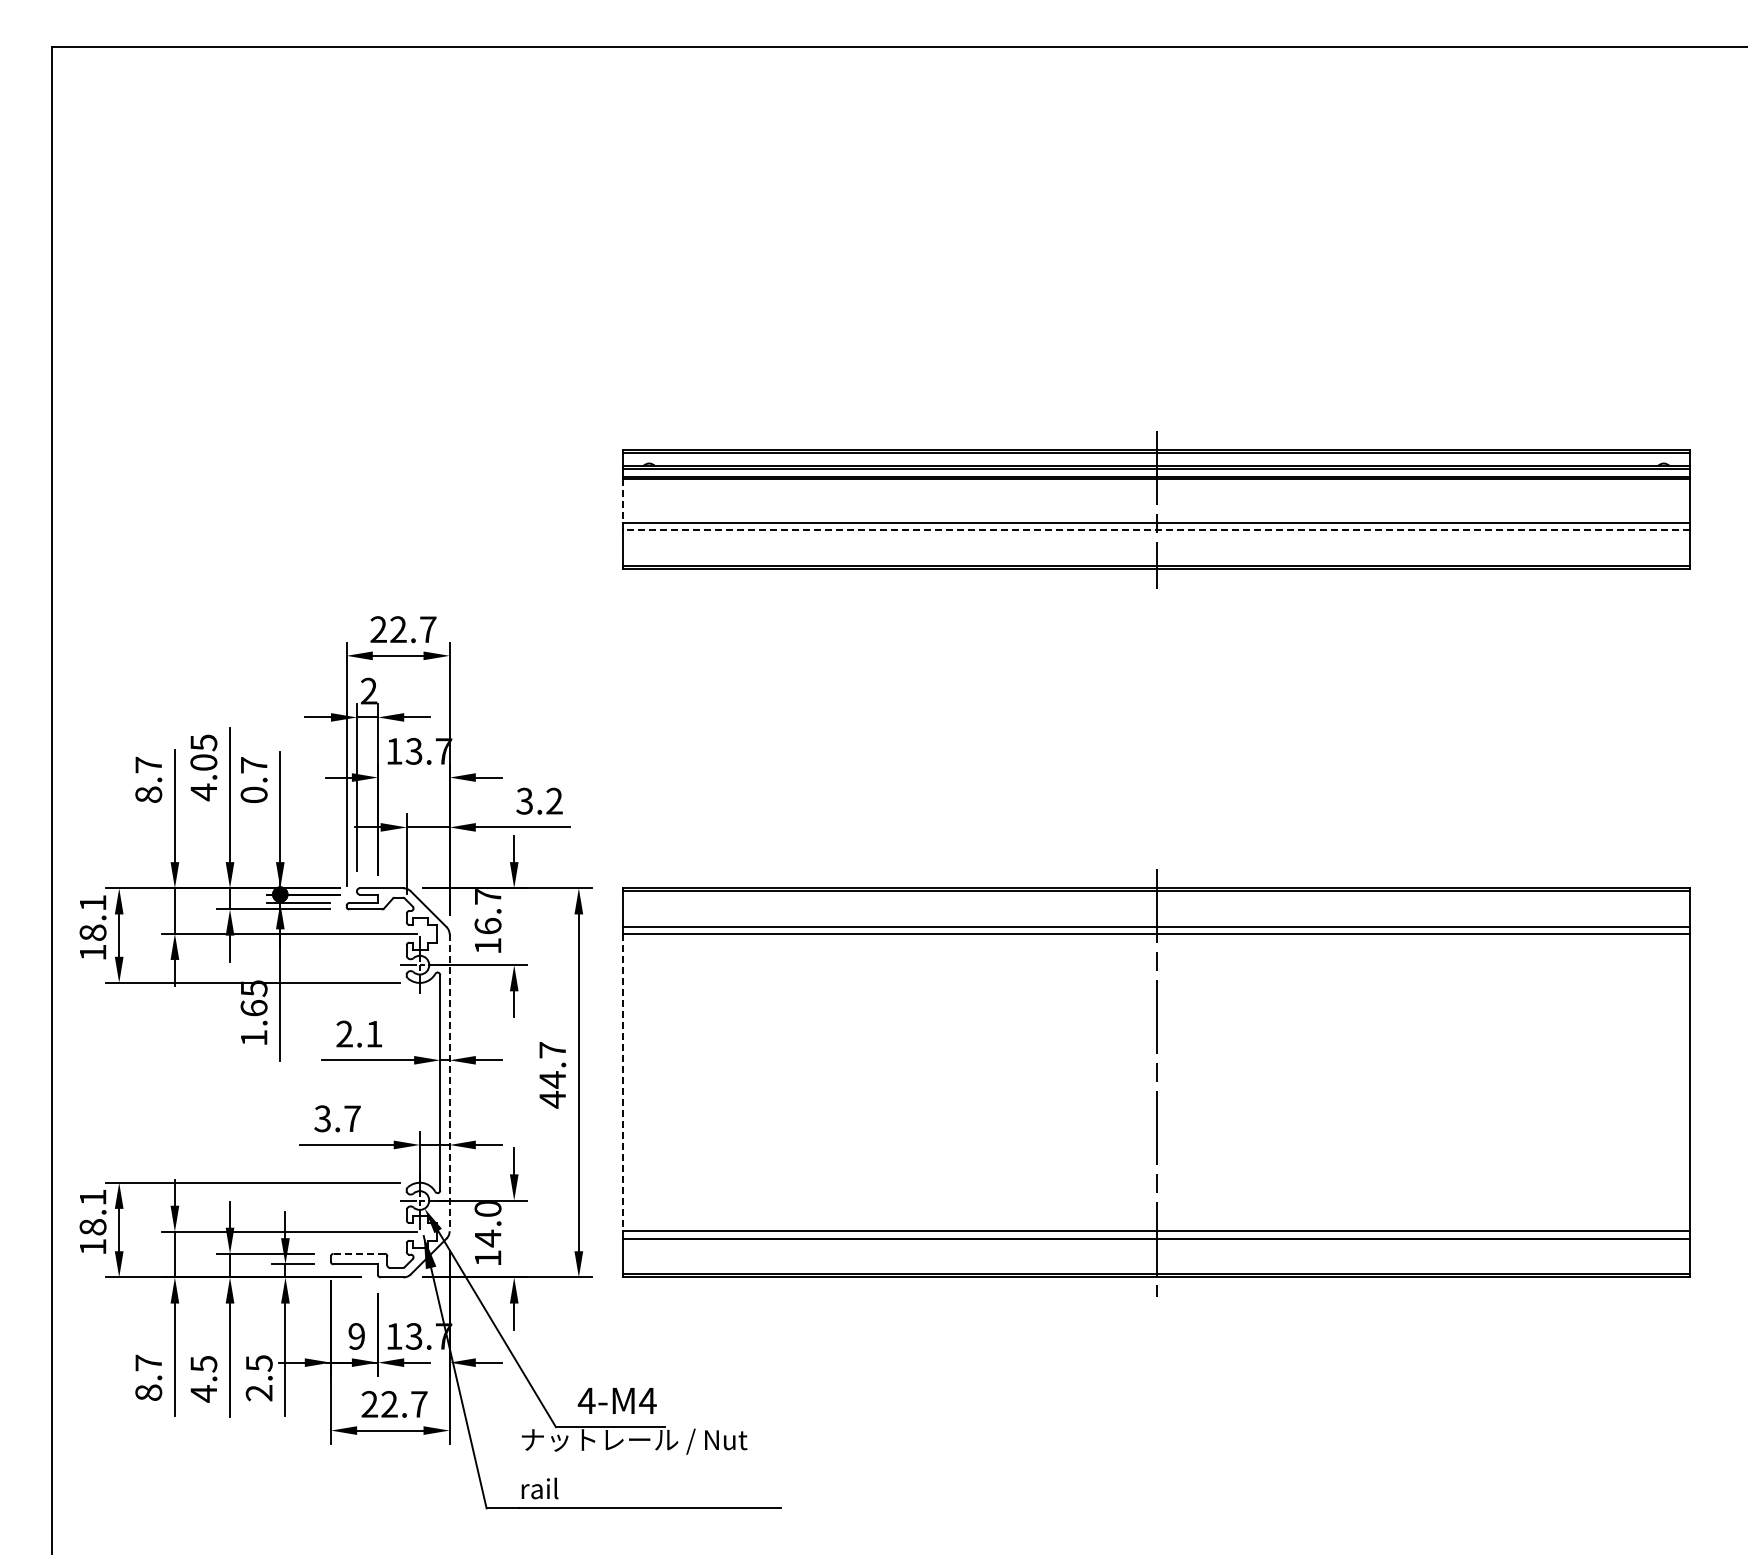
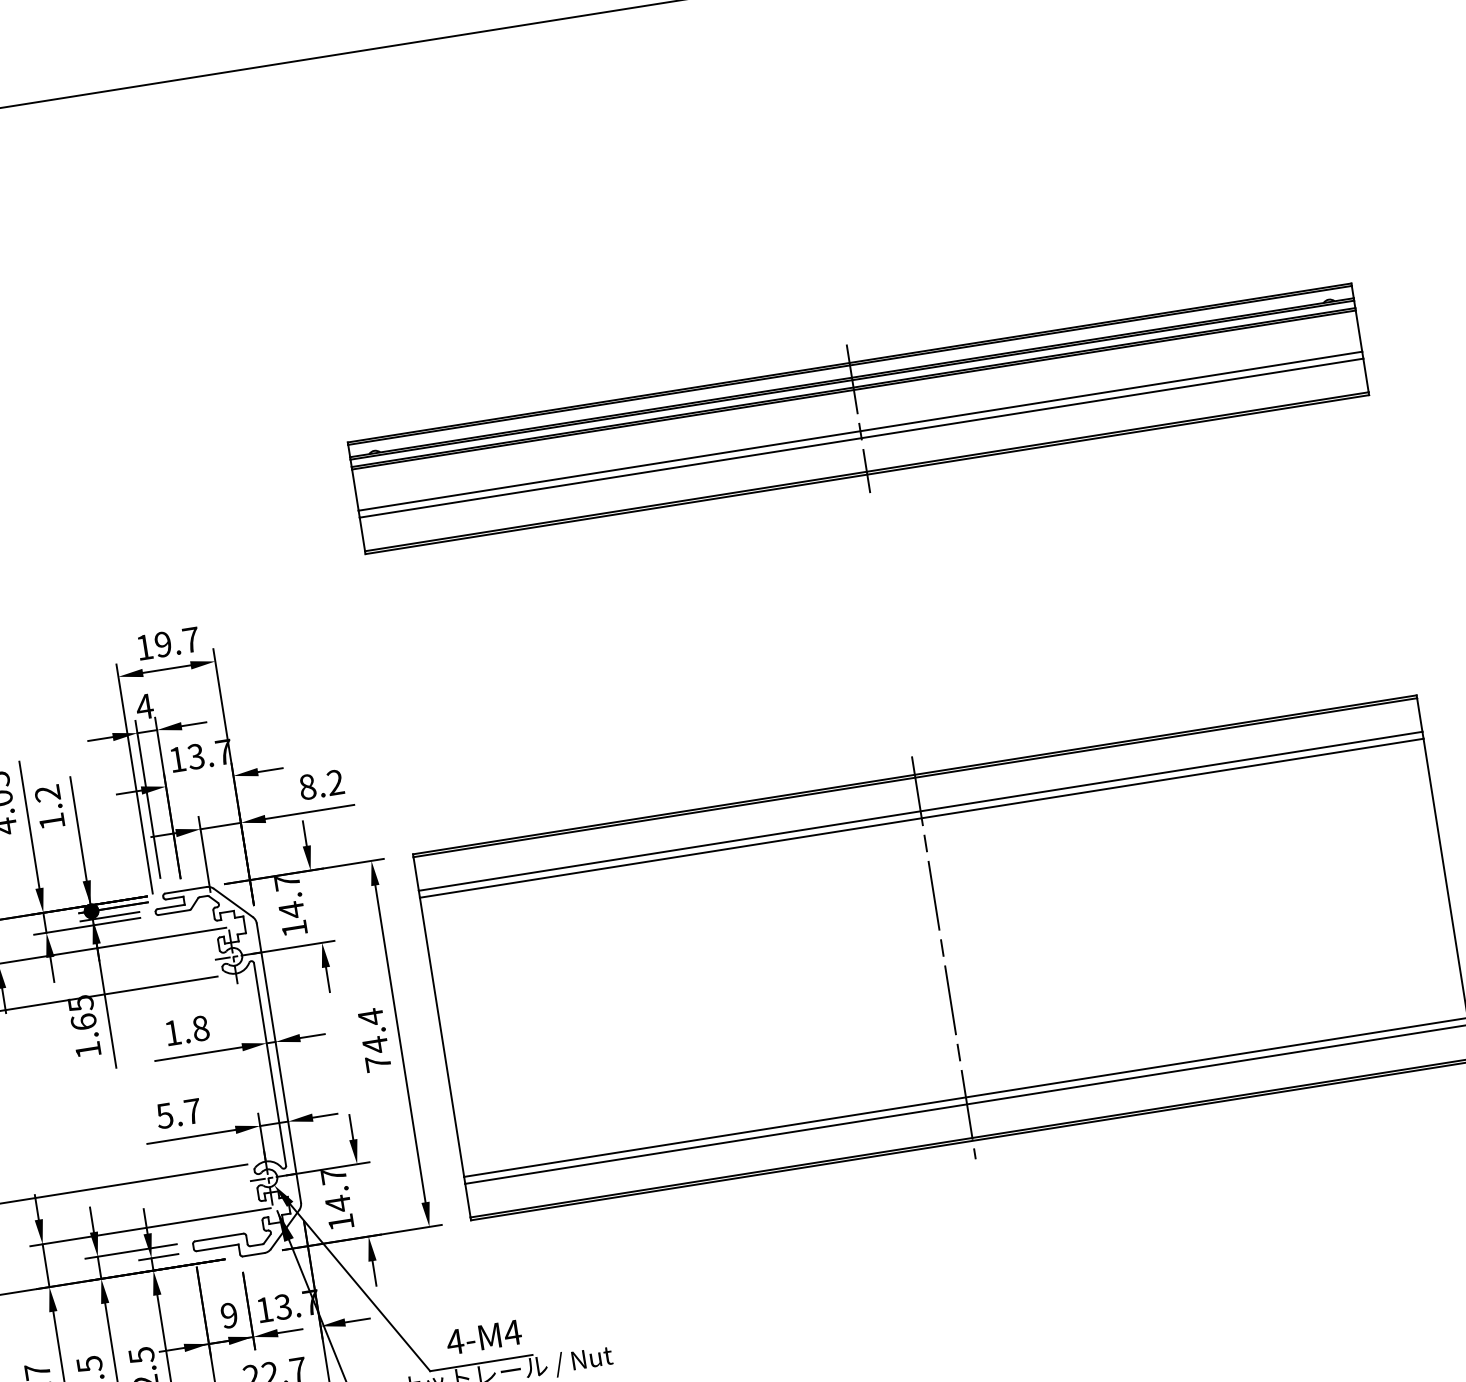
line: (623, 501) -> (355, 490), dashed -> solid
line: (1156, 530) -> (861, 438), dashed -> solid
text: (388, 629) -> (153, 645), 22.7 -> 19.7
text: (368, 690) -> (144, 706), 2 -> 4
text: (253, 779) -> (49, 807), 0.7 -> 1.2
text: (524, 800) -> (307, 786), 3.2 -> 8.2
text: (487, 926) -> (291, 910), 16.7 -> 14.7
text: (359, 1033) -> (186, 1030), 2.1 -> 1.8
text: (552, 1074) -> (374, 1039), 44.7 -> 74.4
line: (449, 1083) -> (278, 1063), dashed -> solid
line: (623, 1083) -> (442, 1037), dashed -> solid
text: (322, 1118) -> (164, 1115), 3.7 -> 5.7
text: (487, 1209) -> (333, 1176), 14.0 -> 14.7
line: (359, 1253) -> (219, 1237), dashed -> solid

